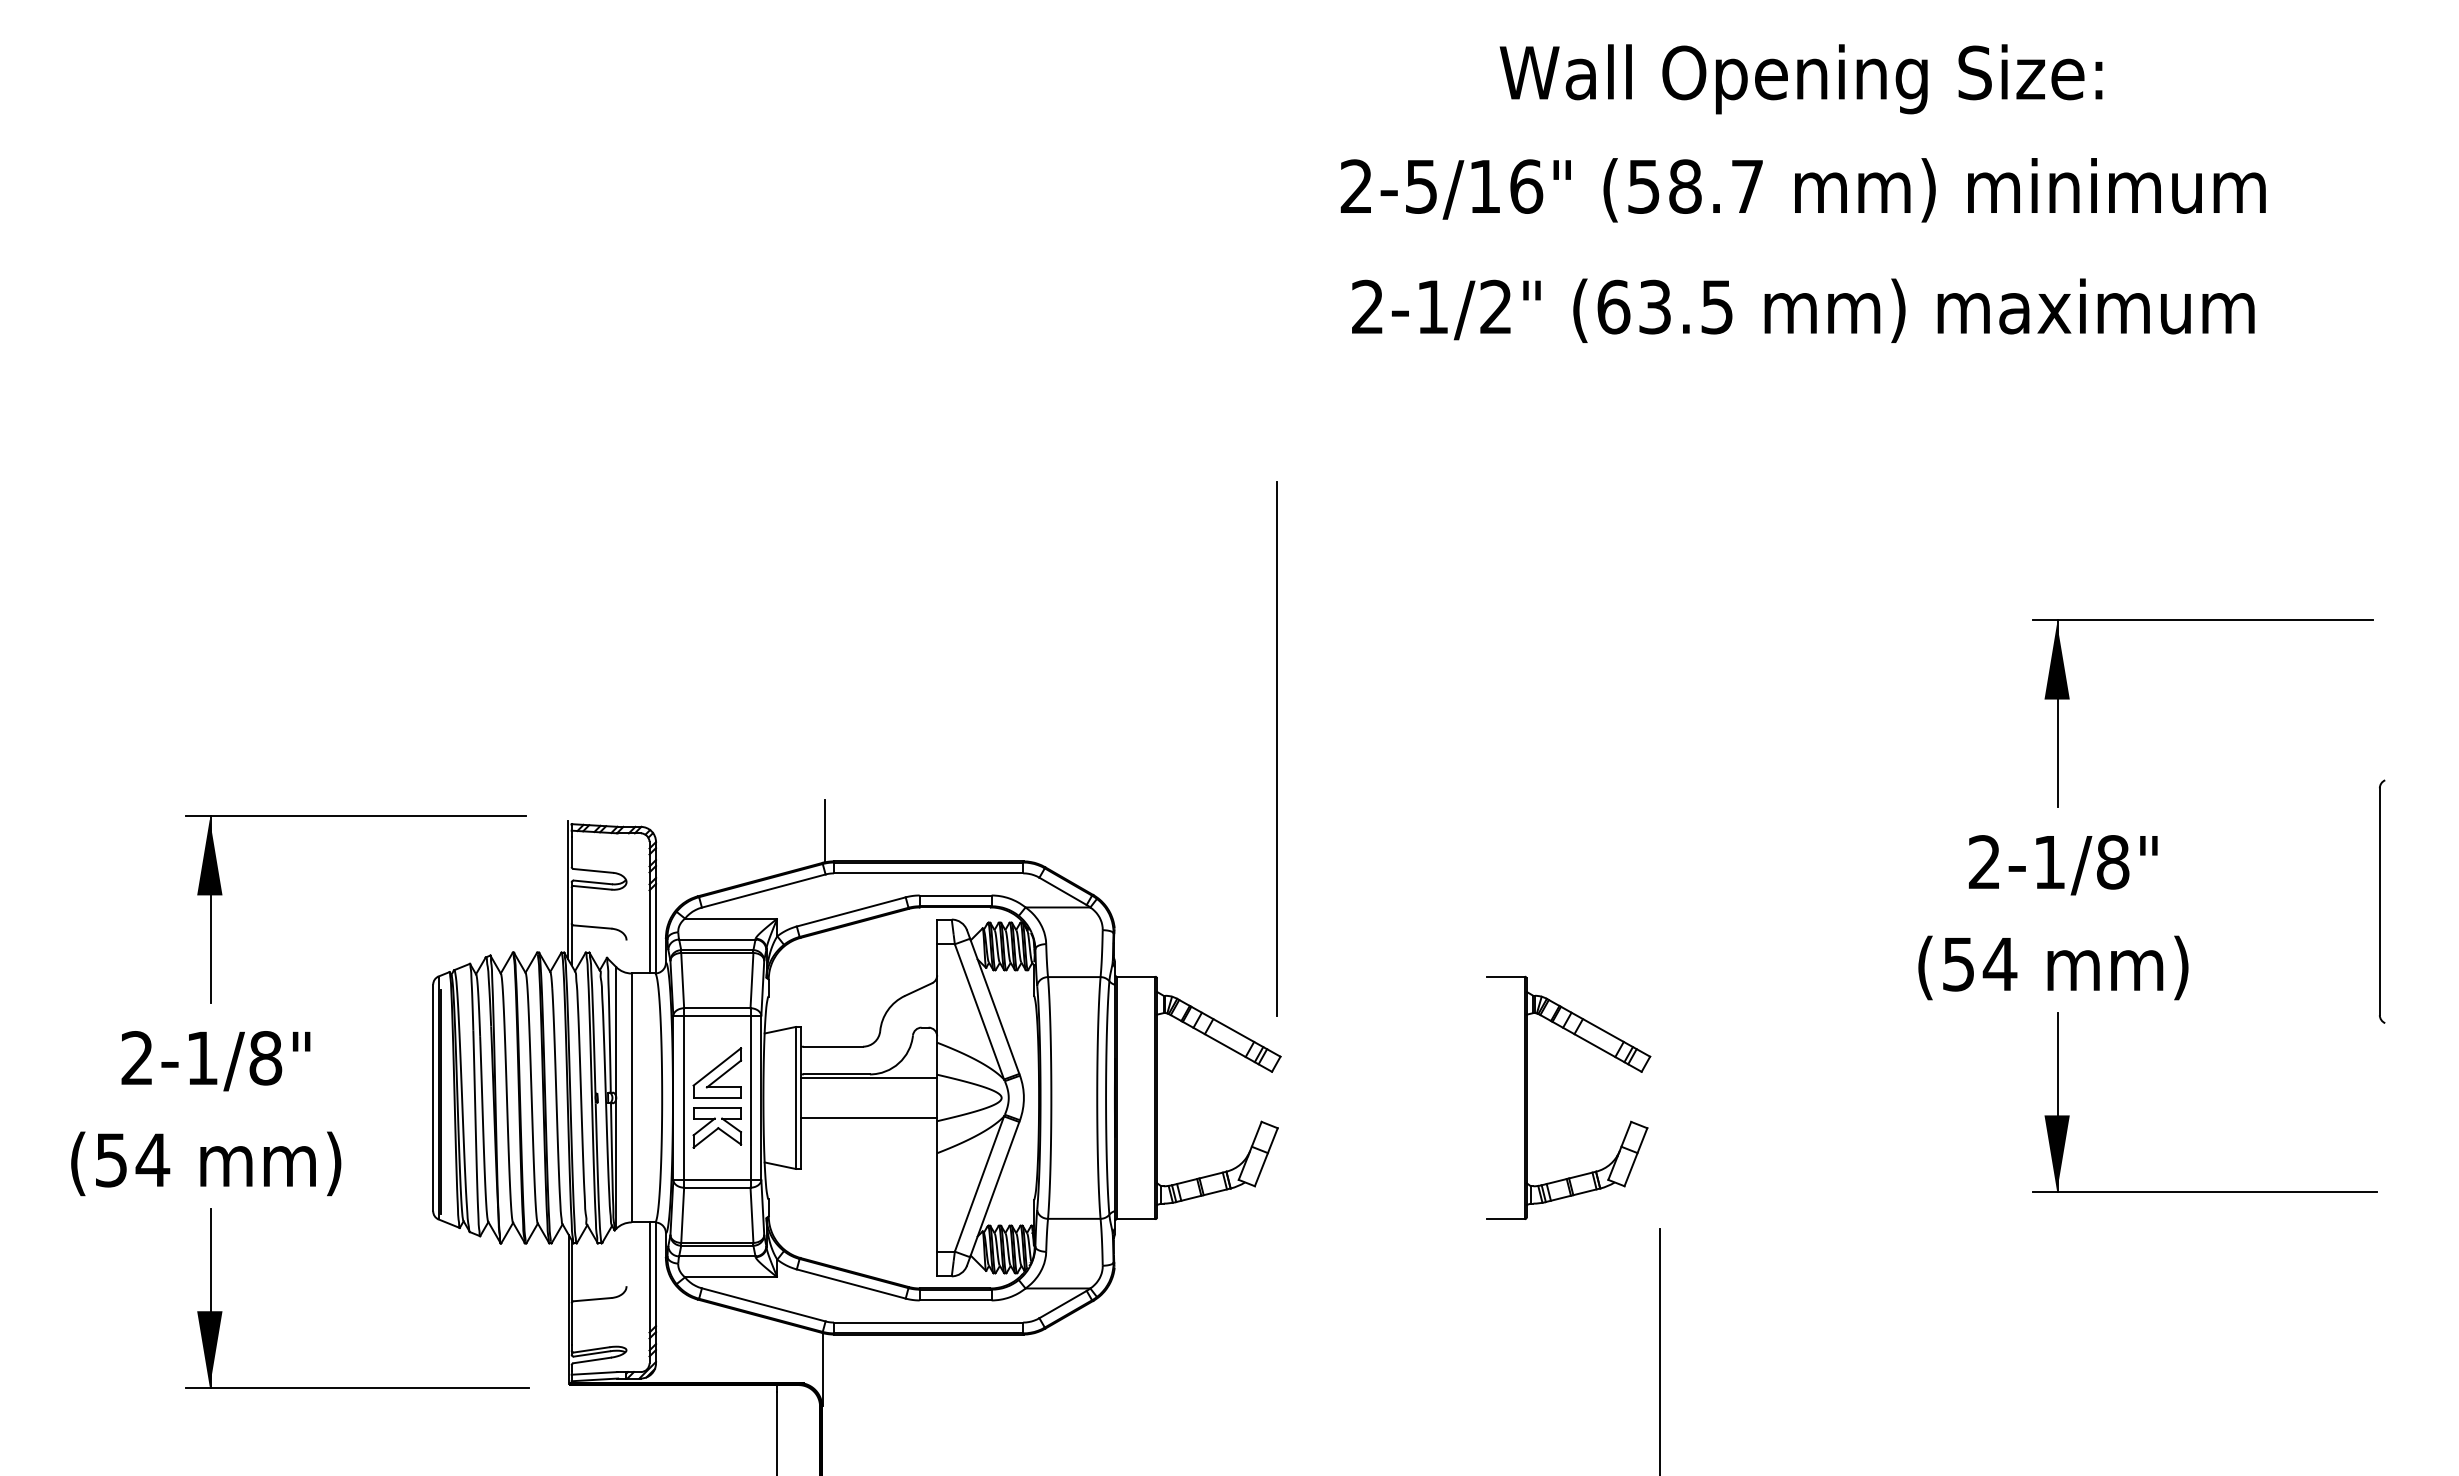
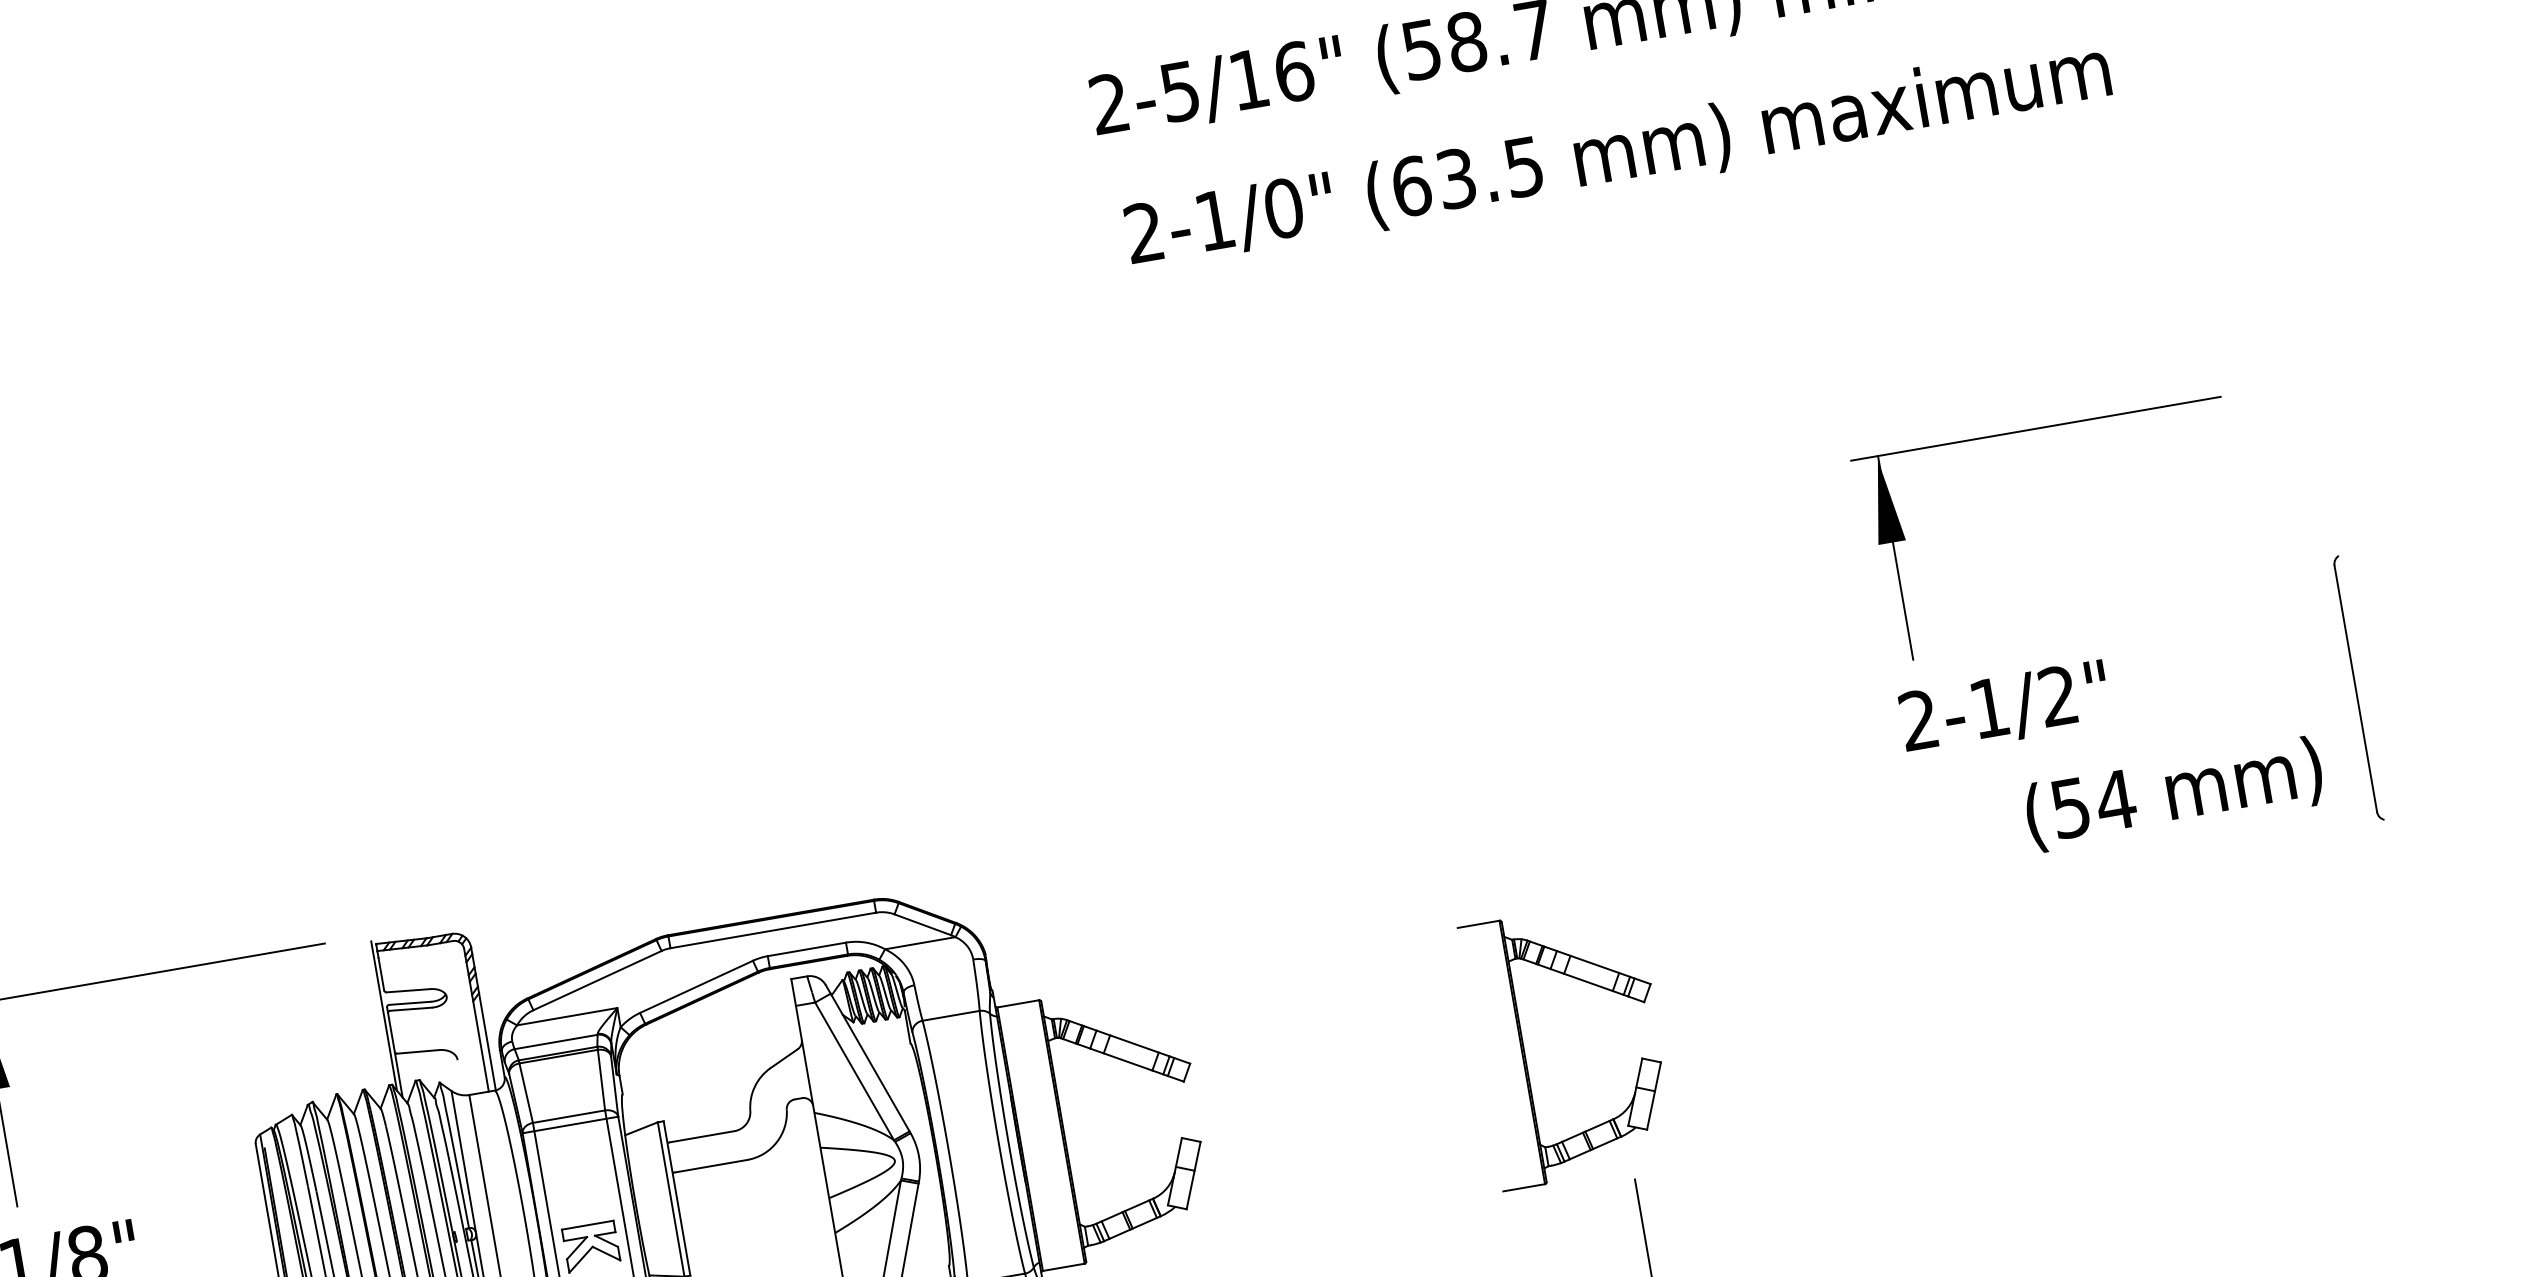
text: (1496, 306) -> (1284, 207), 2-1/2" -> 2-1/0"
part: (2202, 620) -> (2035, 429), moved
line: (1276, 748) -> (1127, 729), removed
line: (825, 831) -> (653, 904), removed
text: (2113, 862) -> (2059, 696), 2-1/8" -> 2-1/2"
text: (2053, 967) -> (2174, 793), moved
part: (717, 1072) -> (581, 1186), removed
line: (869, 1077) -> (747, 1163), removed
part: (1527, 1097) -> (1524, 1051), moved
line: (869, 1118) -> (755, 1207), removed
part: (2204, 1191) -> (2219, 1036), removed

